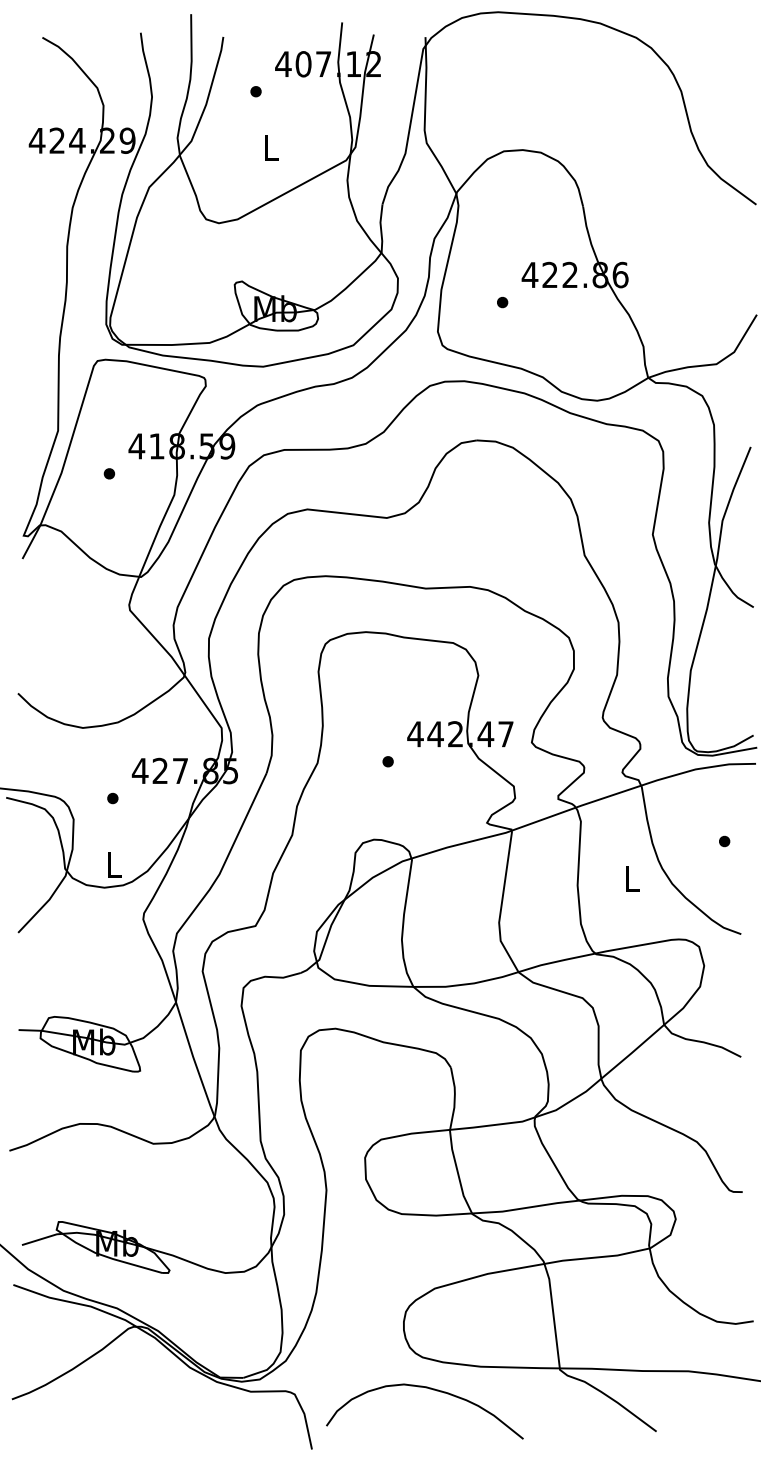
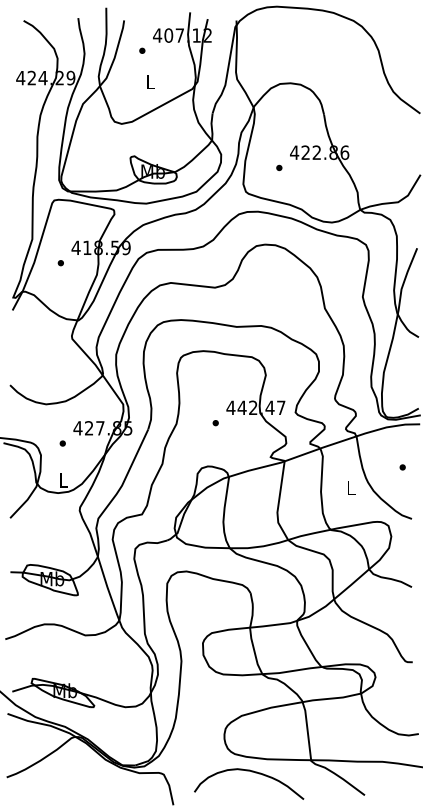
curve: (429, 1390) -> (251, 772), moved

